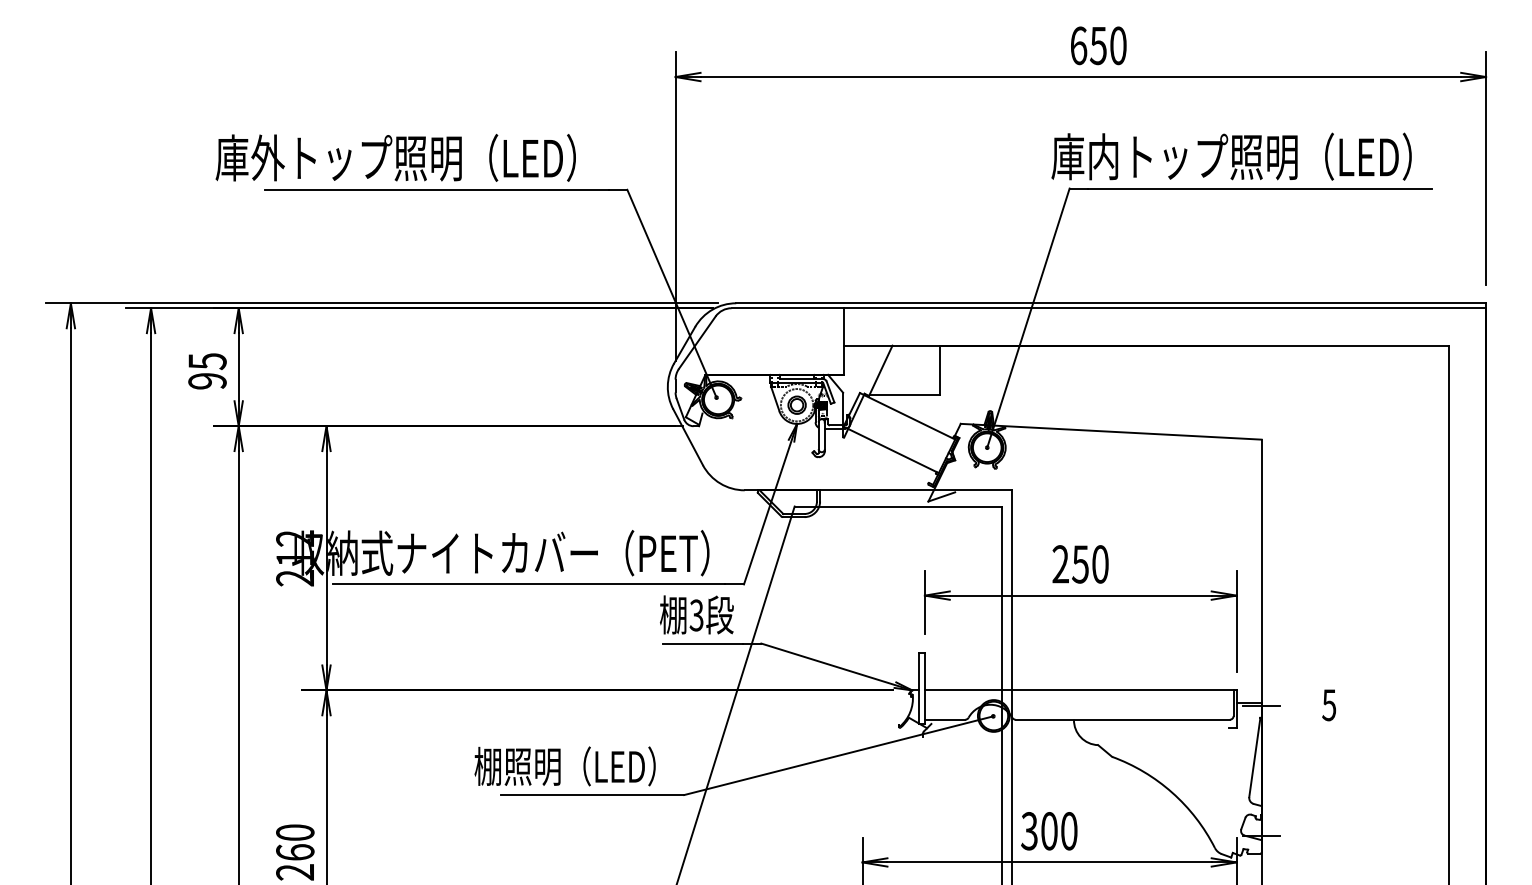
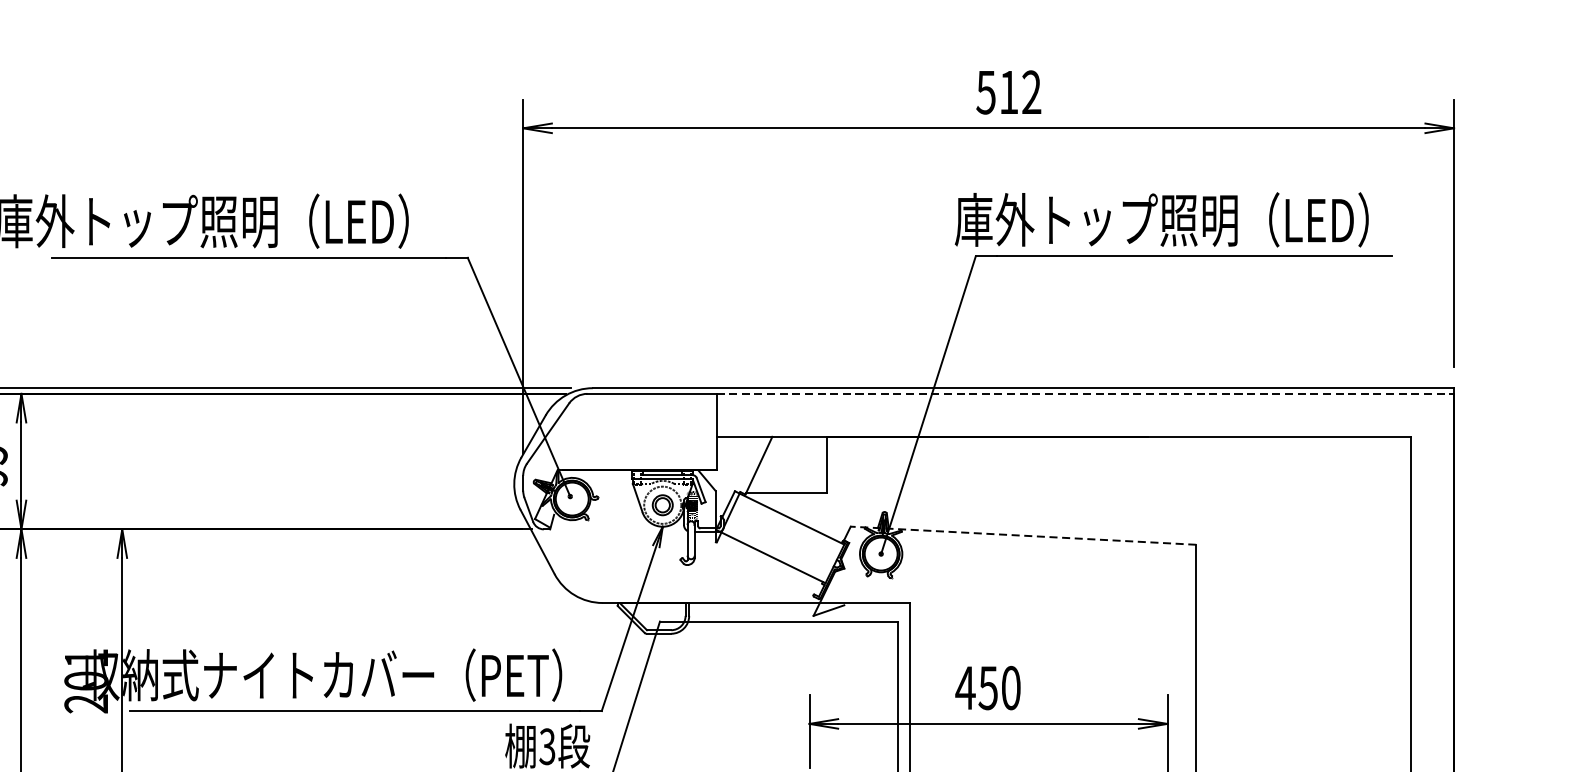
text: (1098, 45) -> (1008, 92), 650 -> 512
text: (1103, 156) -> (1014, 219), 庫内トップ照明（LED） -> 庫外トップ照明（LED）
line: (1165, 308) -> (1085, 394), solid -> dashed
line: (1111, 431) -> (1023, 535), solid -> dashed
text: (295, 548) -> (86, 669), 212 -> 201
text: (1060, 564) -> (965, 688), 250 -> 450

